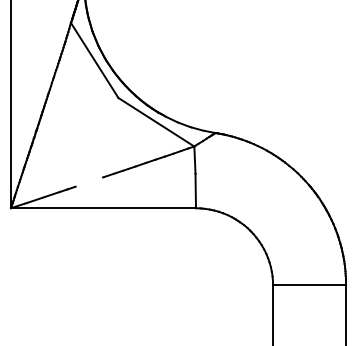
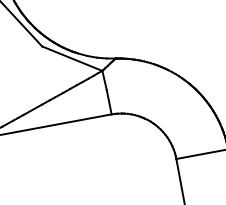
line: (89, 181) -> (32, 109), added

